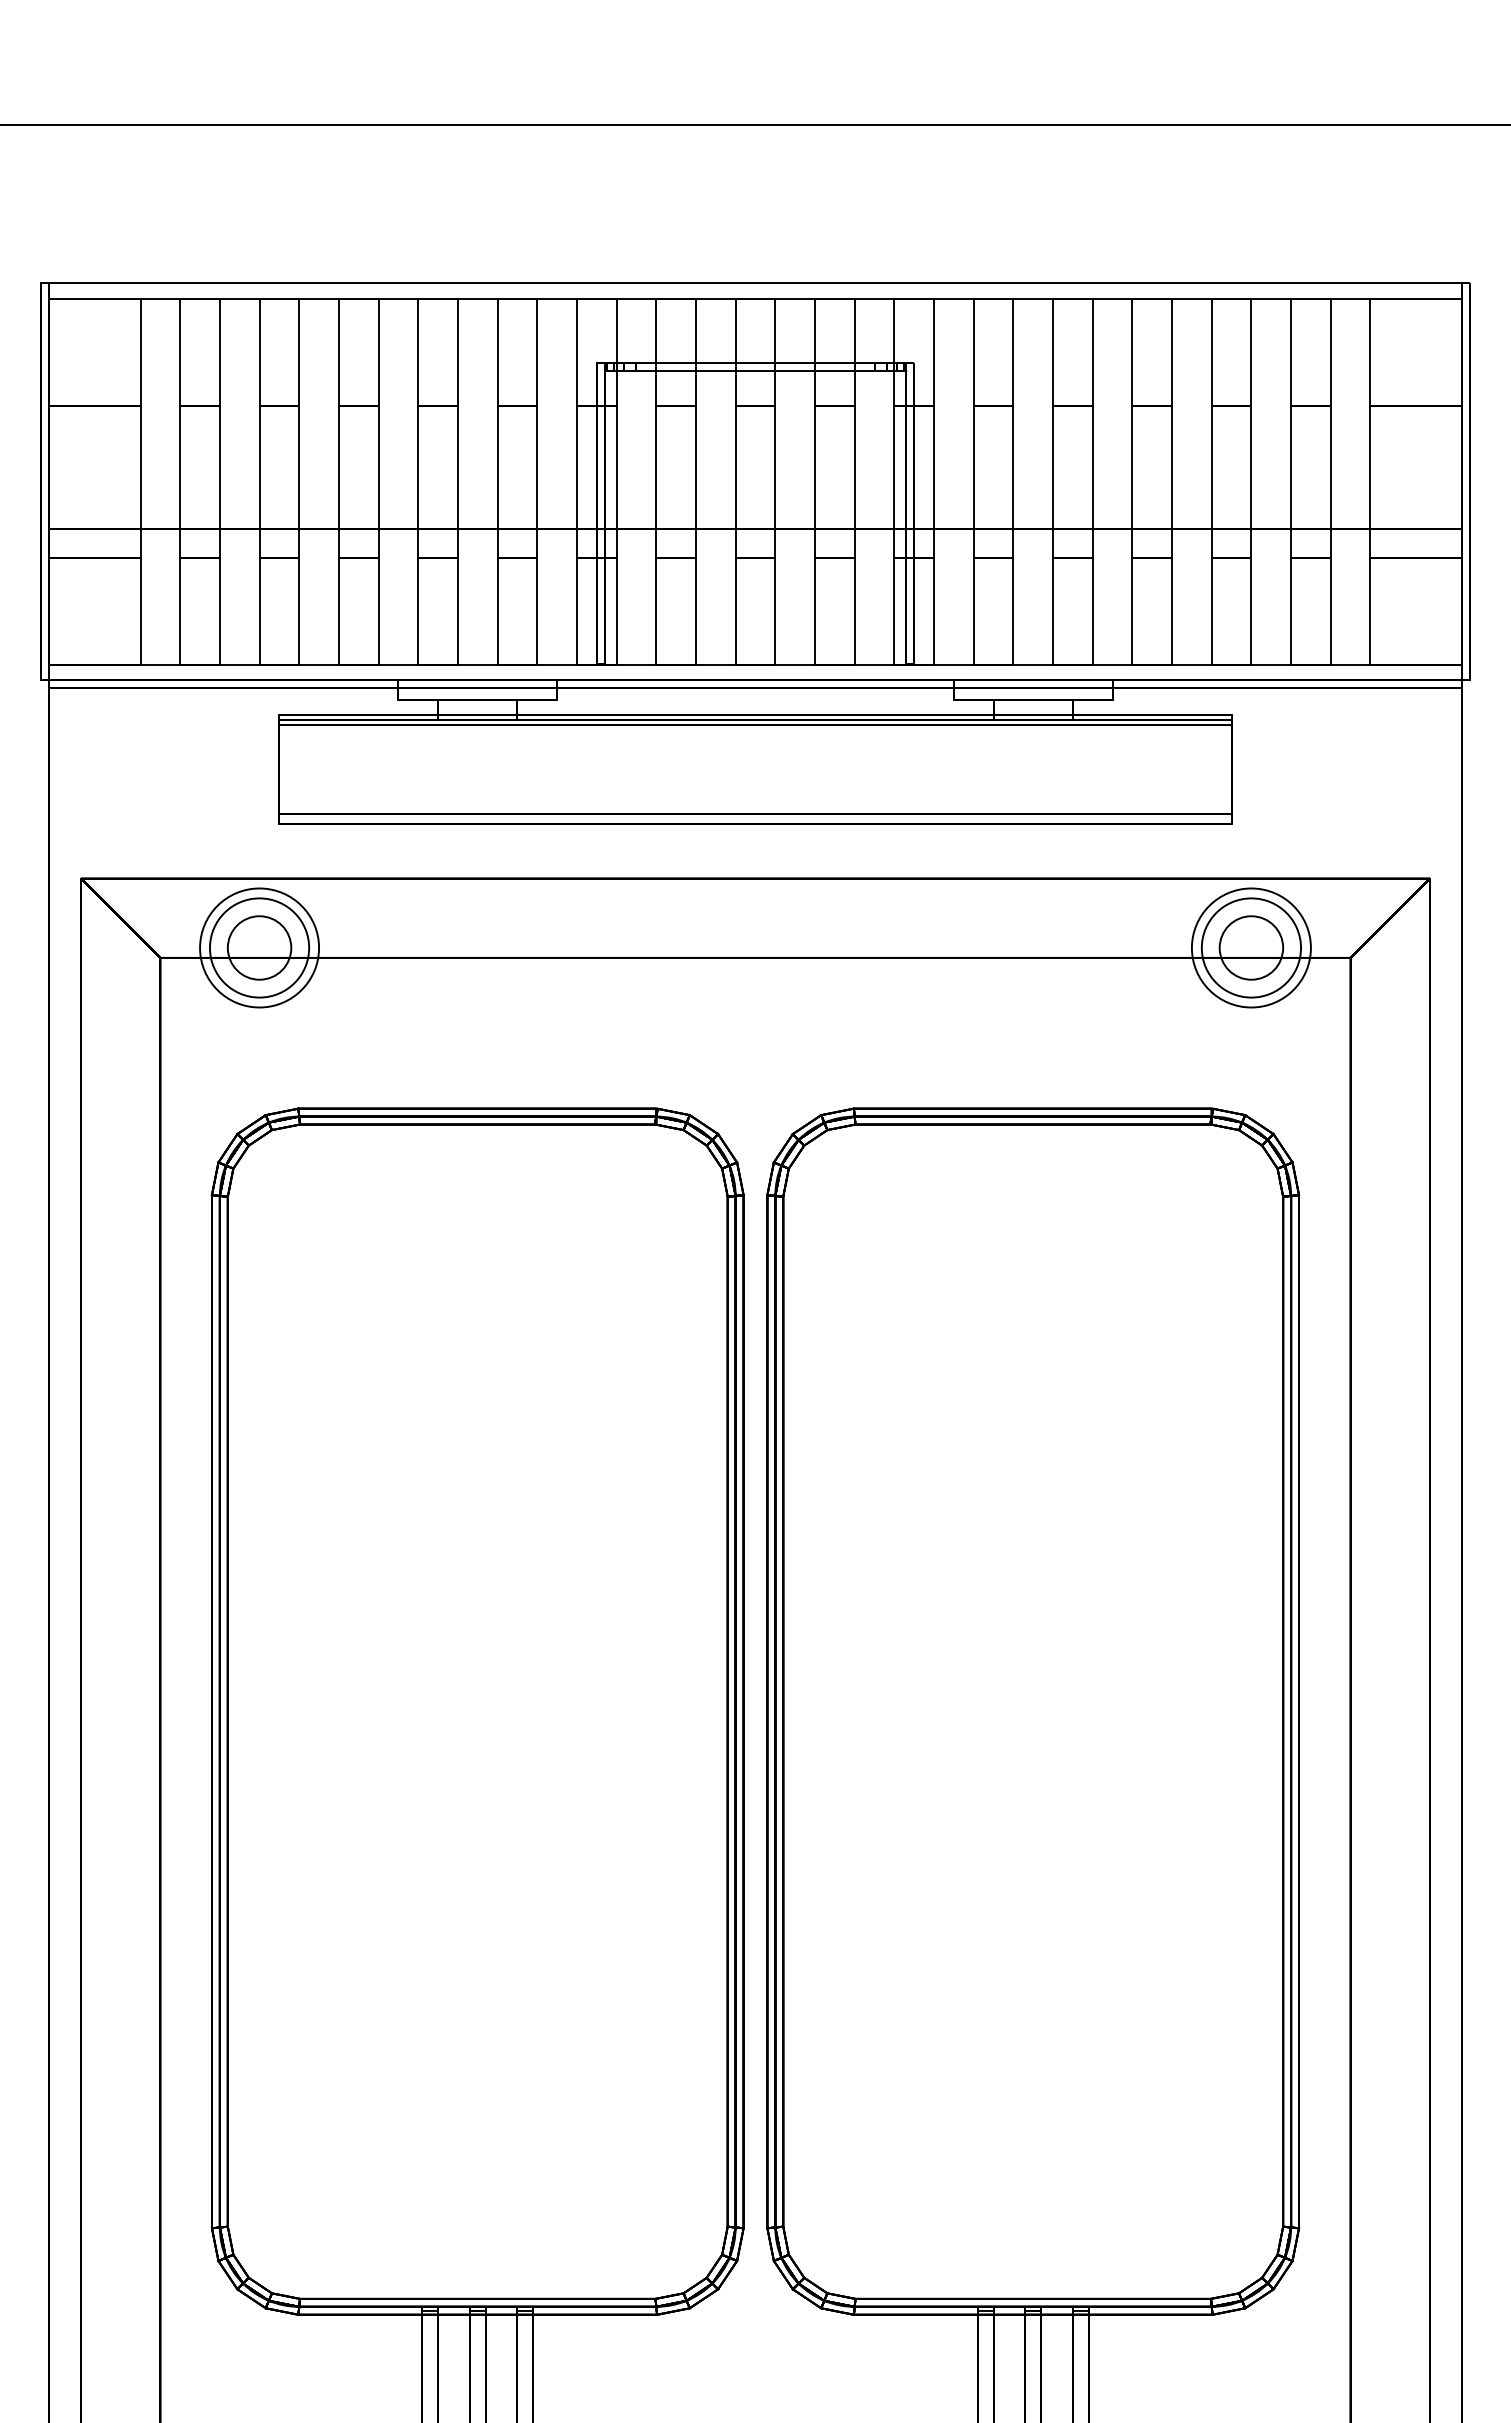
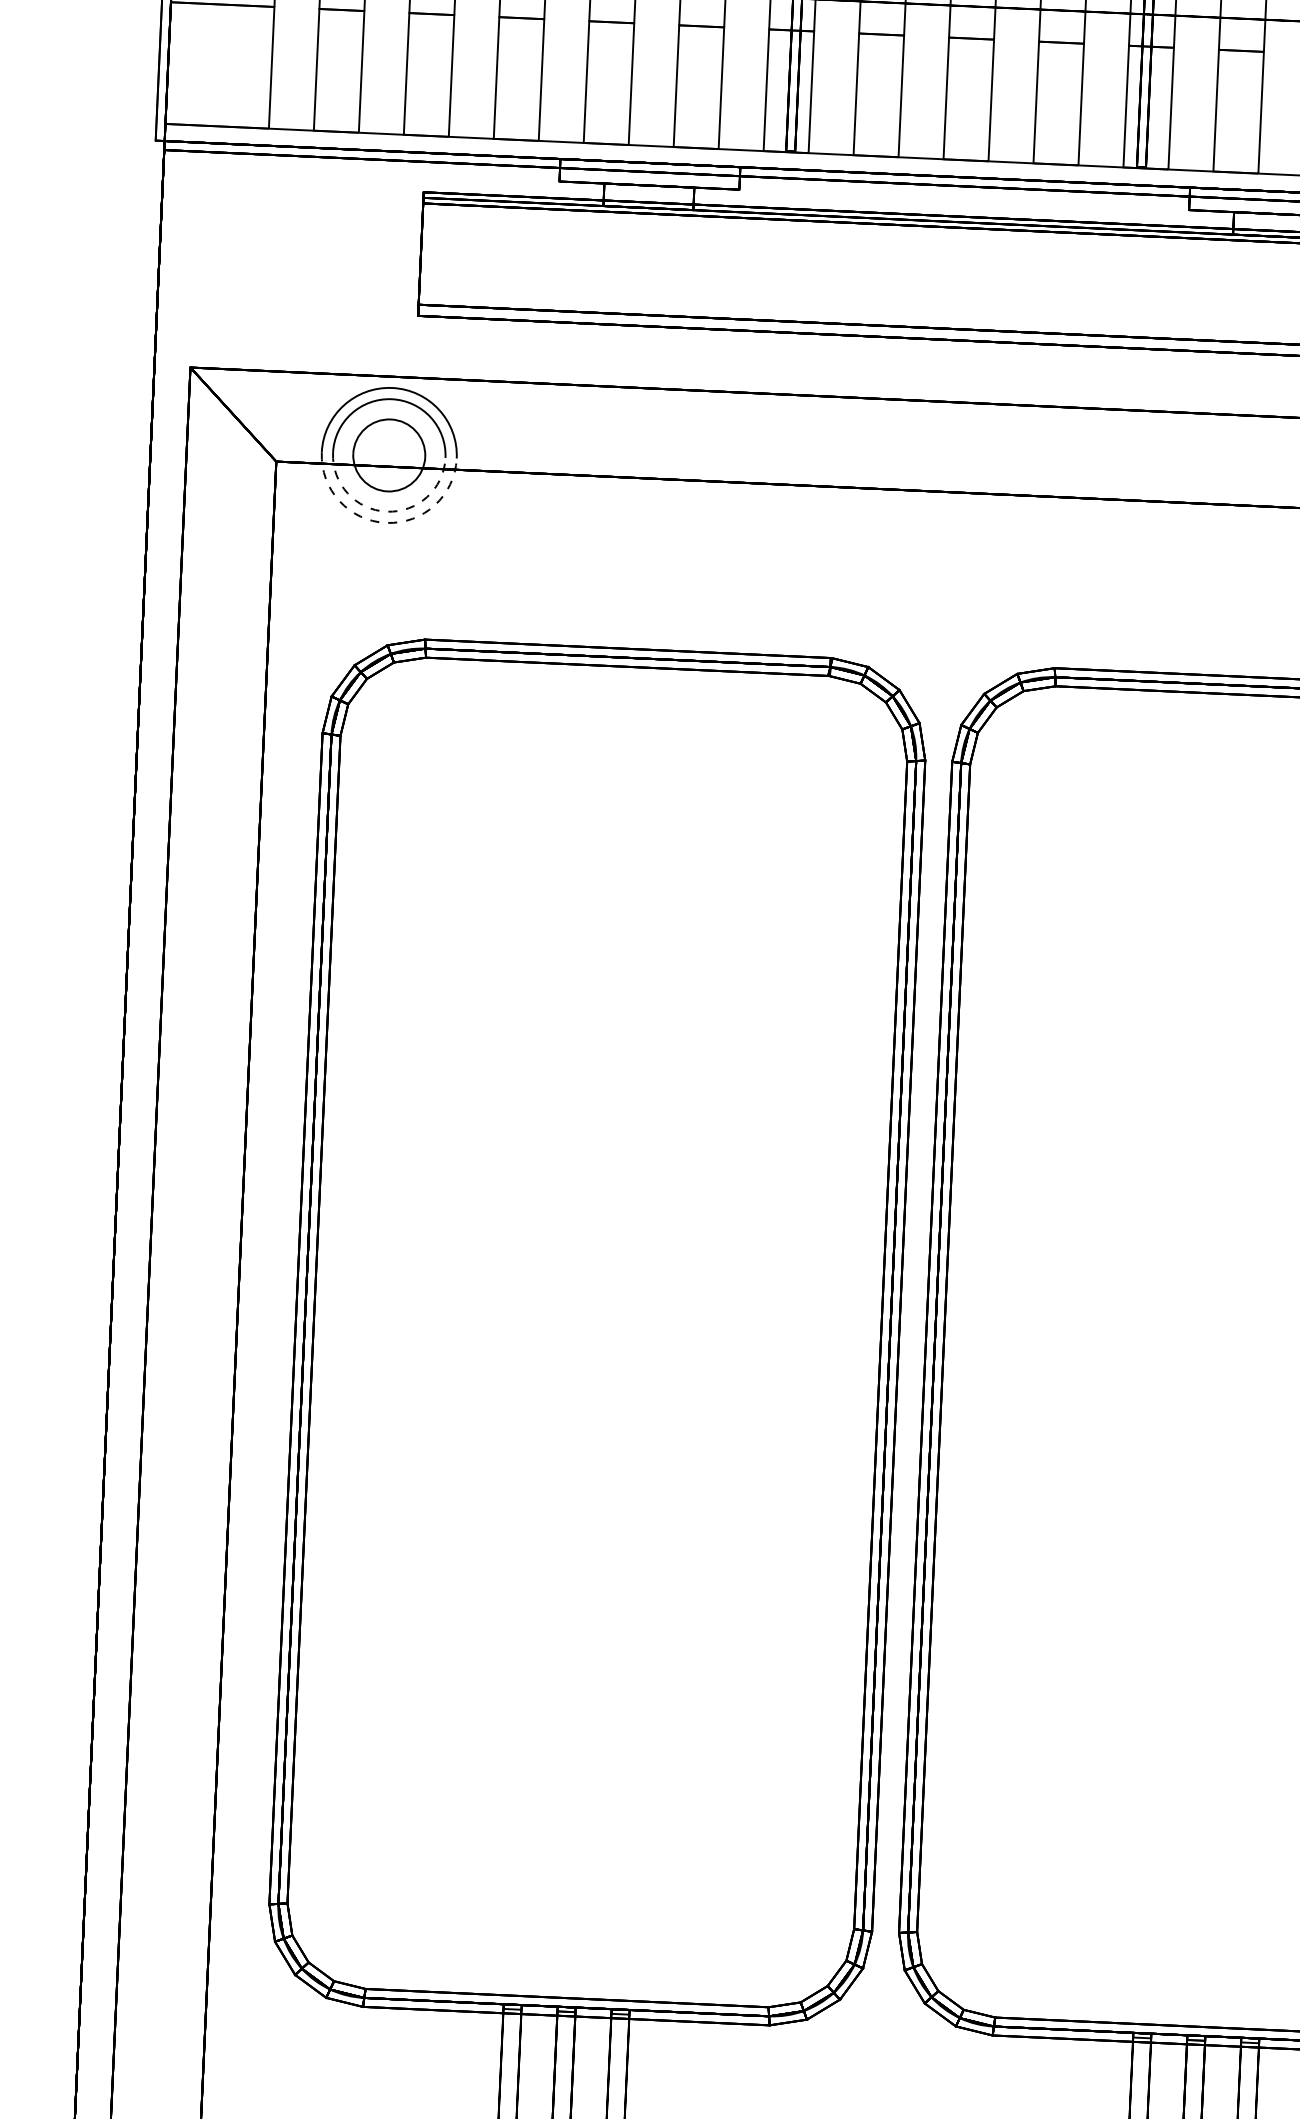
arc: (259, 997) -> (386, 511), solid -> dashed
arc: (259, 1007) -> (386, 522), solid -> dashed

